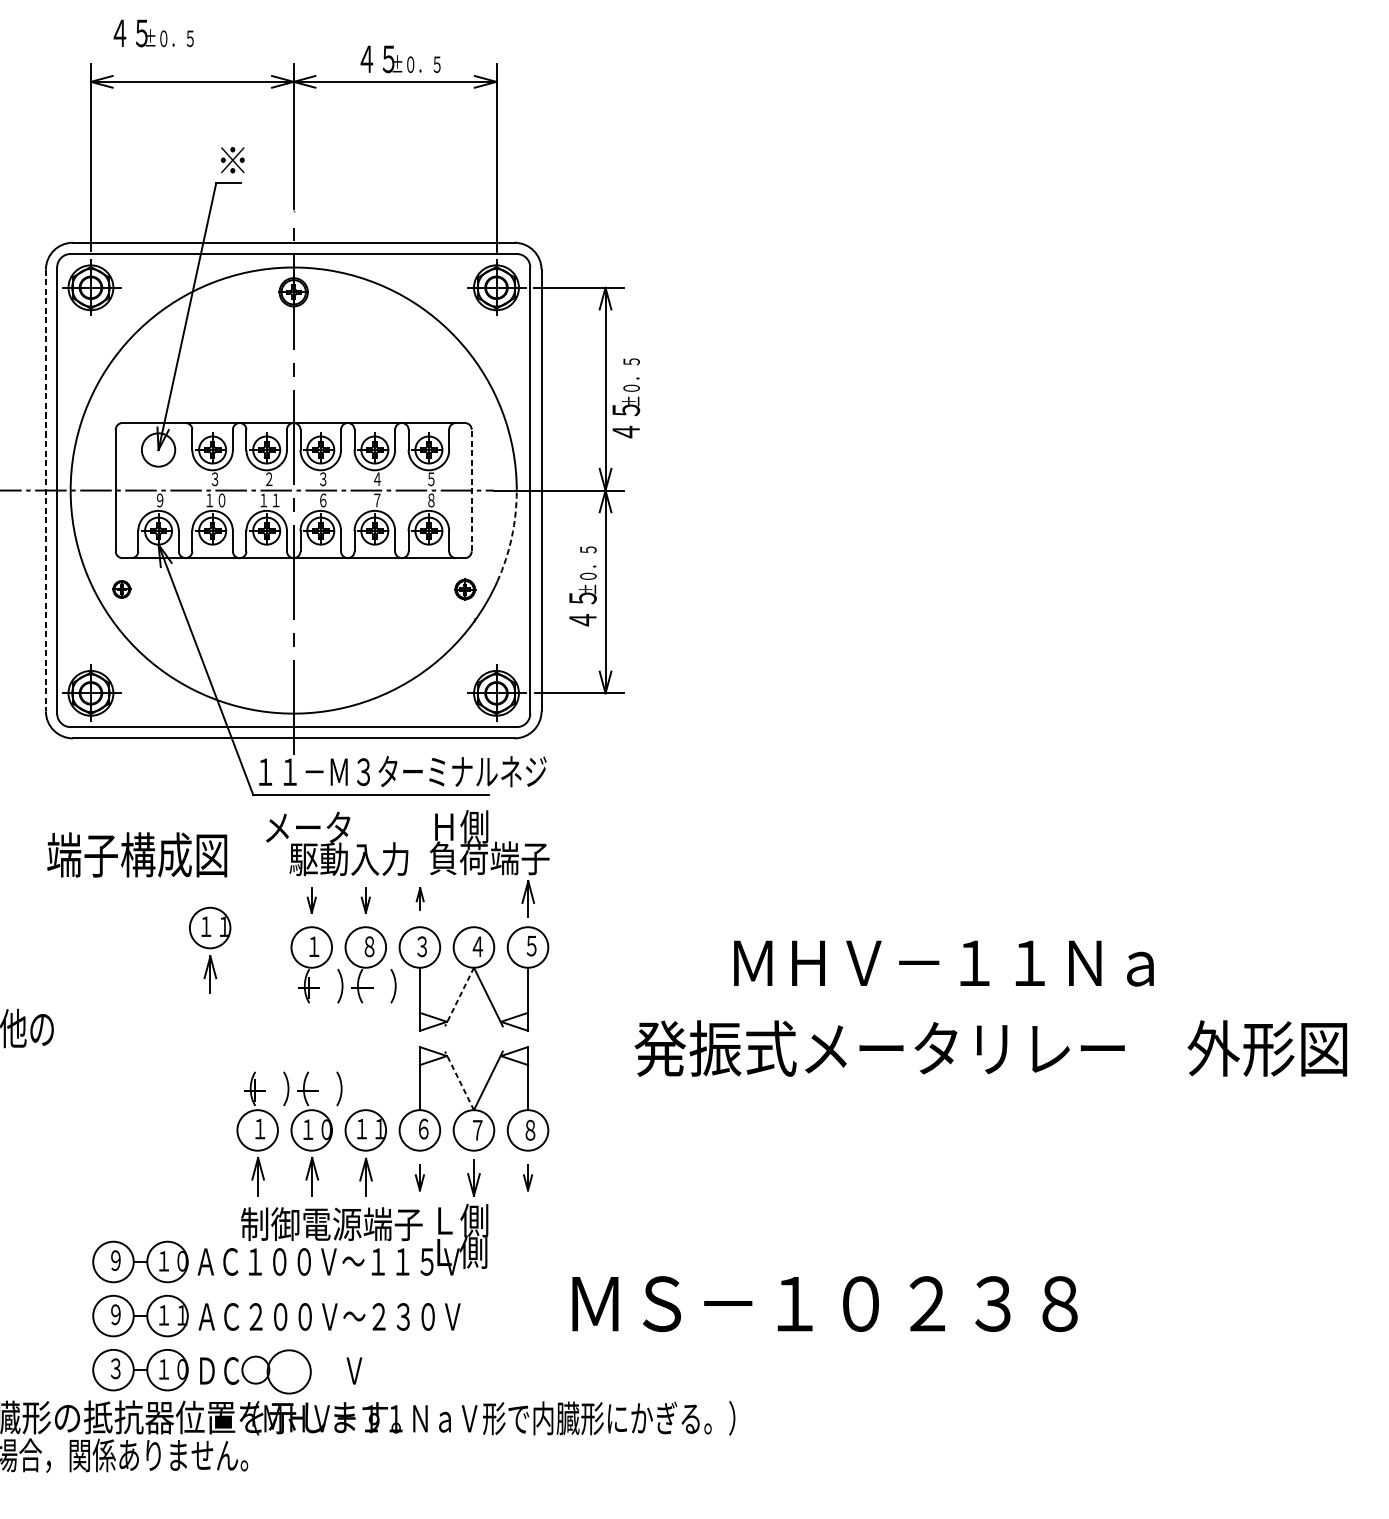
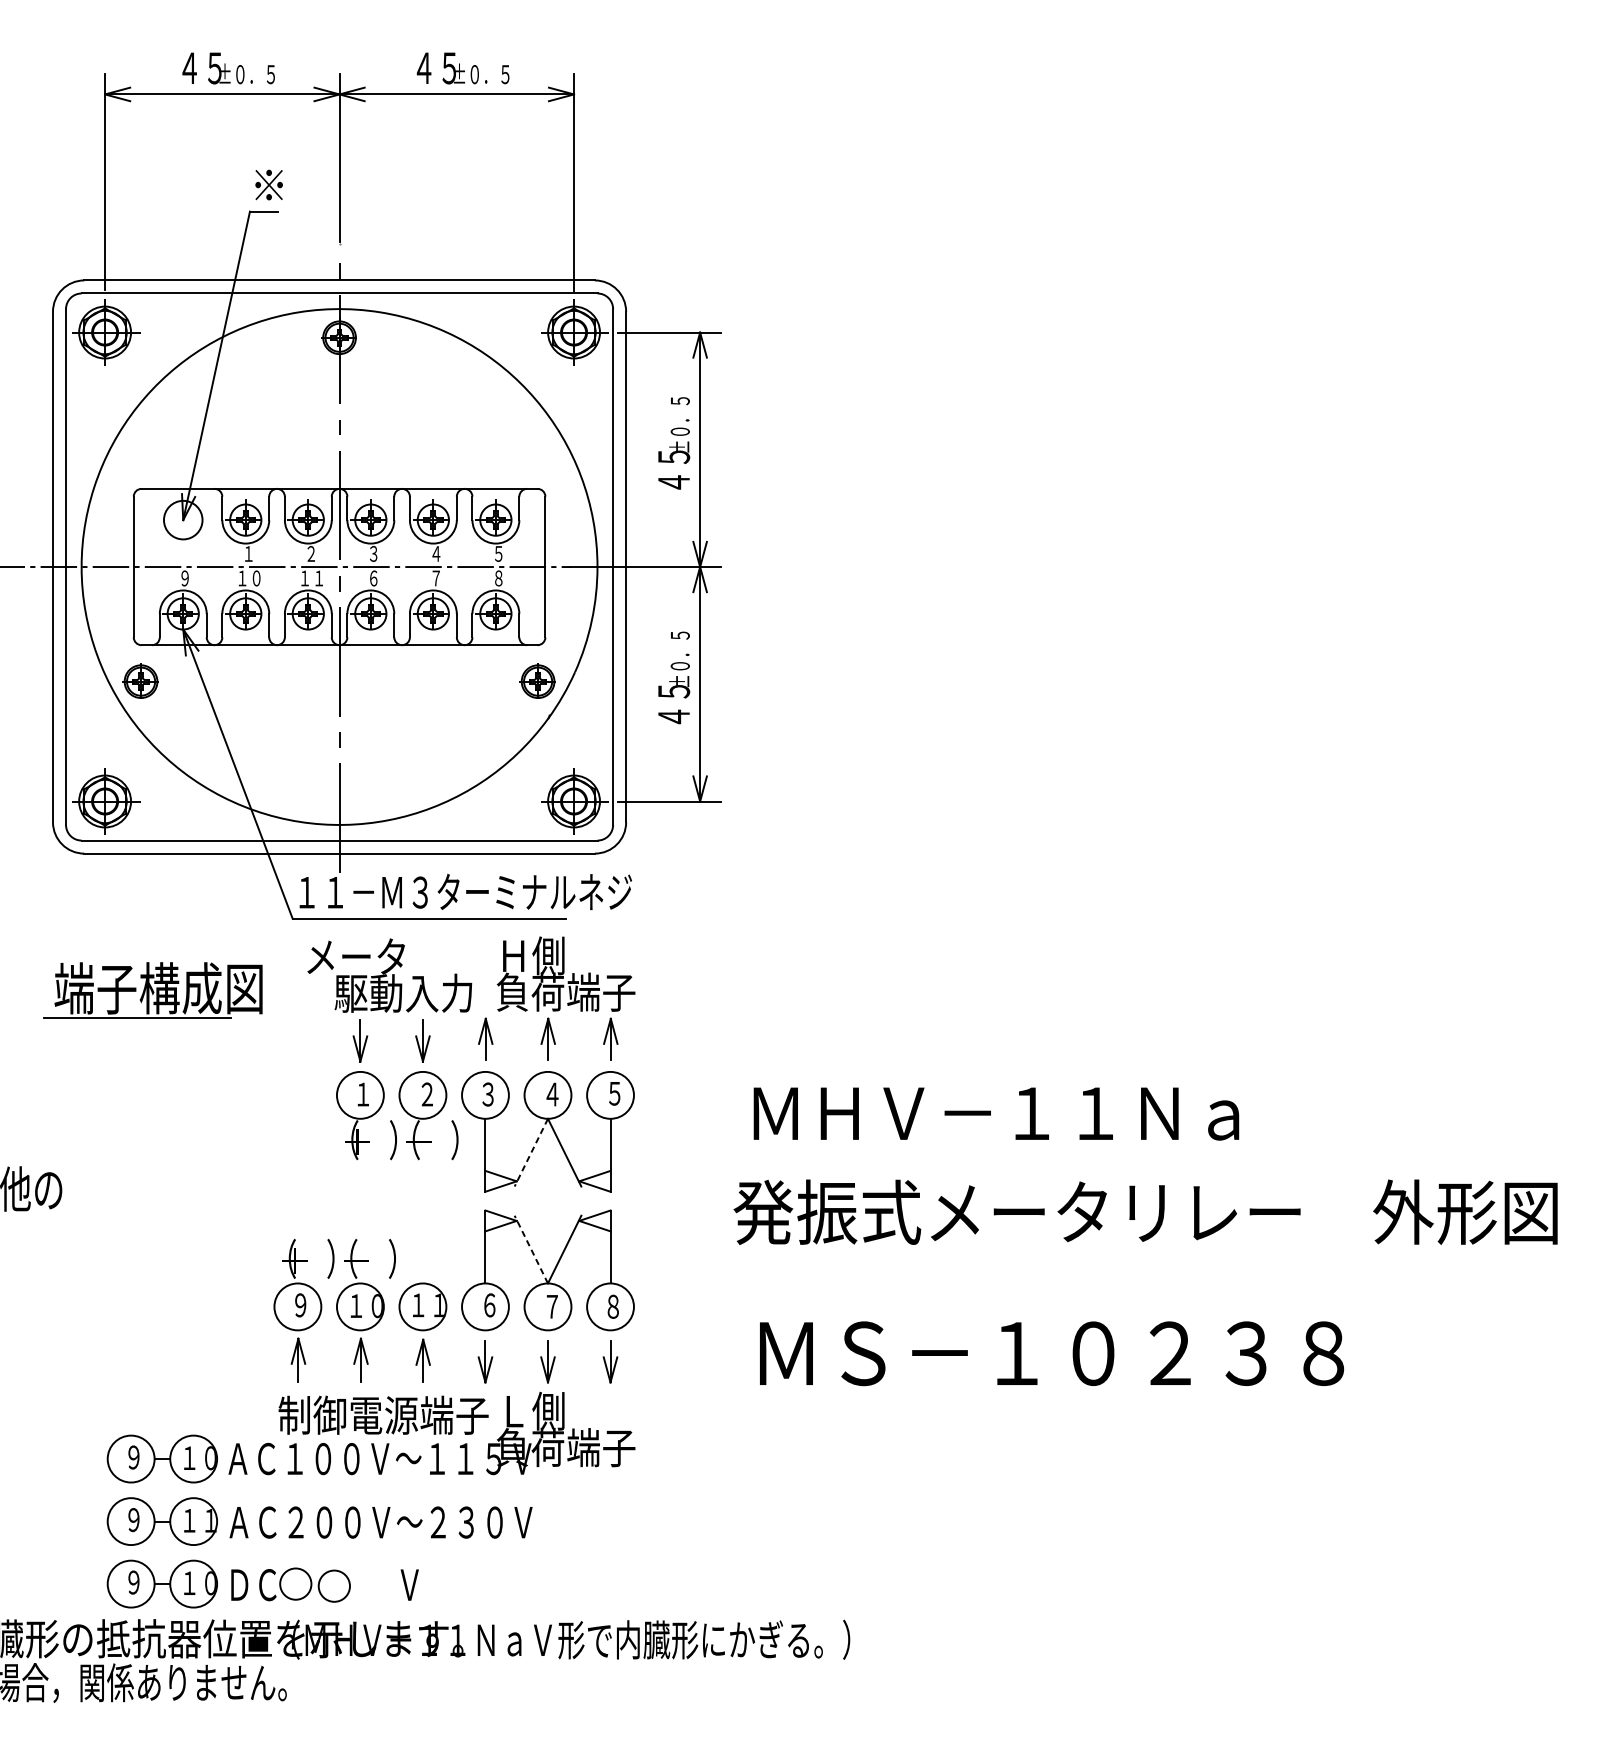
text: (153, 33) -> (228, 68), moved
text: (626, 398) -> (674, 443), moved
text: (214, 478) -> (248, 553), ３ -> １
line: (46, 490) -> (53, 567), dashed -> solid
line: (471, 490) -> (545, 566), dashed -> solid
arc: (511, 536) -> (591, 620), dashed -> solid
part: (121, 588) -> (140, 680), size x1.67
part: (464, 588) -> (537, 680), size x1.43
line: (118, 881) -> (137, 1018), added
part: (419, 898) -> (485, 1038), size x1.67
part: (473, 898) -> (547, 1038), added
part: (311, 900) -> (360, 1040), size x1.43
part: (365, 900) -> (422, 1040), size x1.43
text: (368, 946) -> (426, 1094), ８ -> ２
part: (209, 950) -> (242, 1098), removed
text: (943, 963) -> (996, 1113), moved
text: (259, 1129) -> (300, 1305), １ -> ９
part: (419, 1177) -> (485, 1361), size x1.43
part: (528, 1177) -> (610, 1361), size x1.43
text: (489, 1252) -> (565, 1447), Ｌ側 -> 負荷端子
text: (825, 1303) -> (1052, 1353), moved
text: (115, 1368) -> (133, 1582), ３ -> ９
circle: (289, 1371) -> (334, 1585), size x0.62

